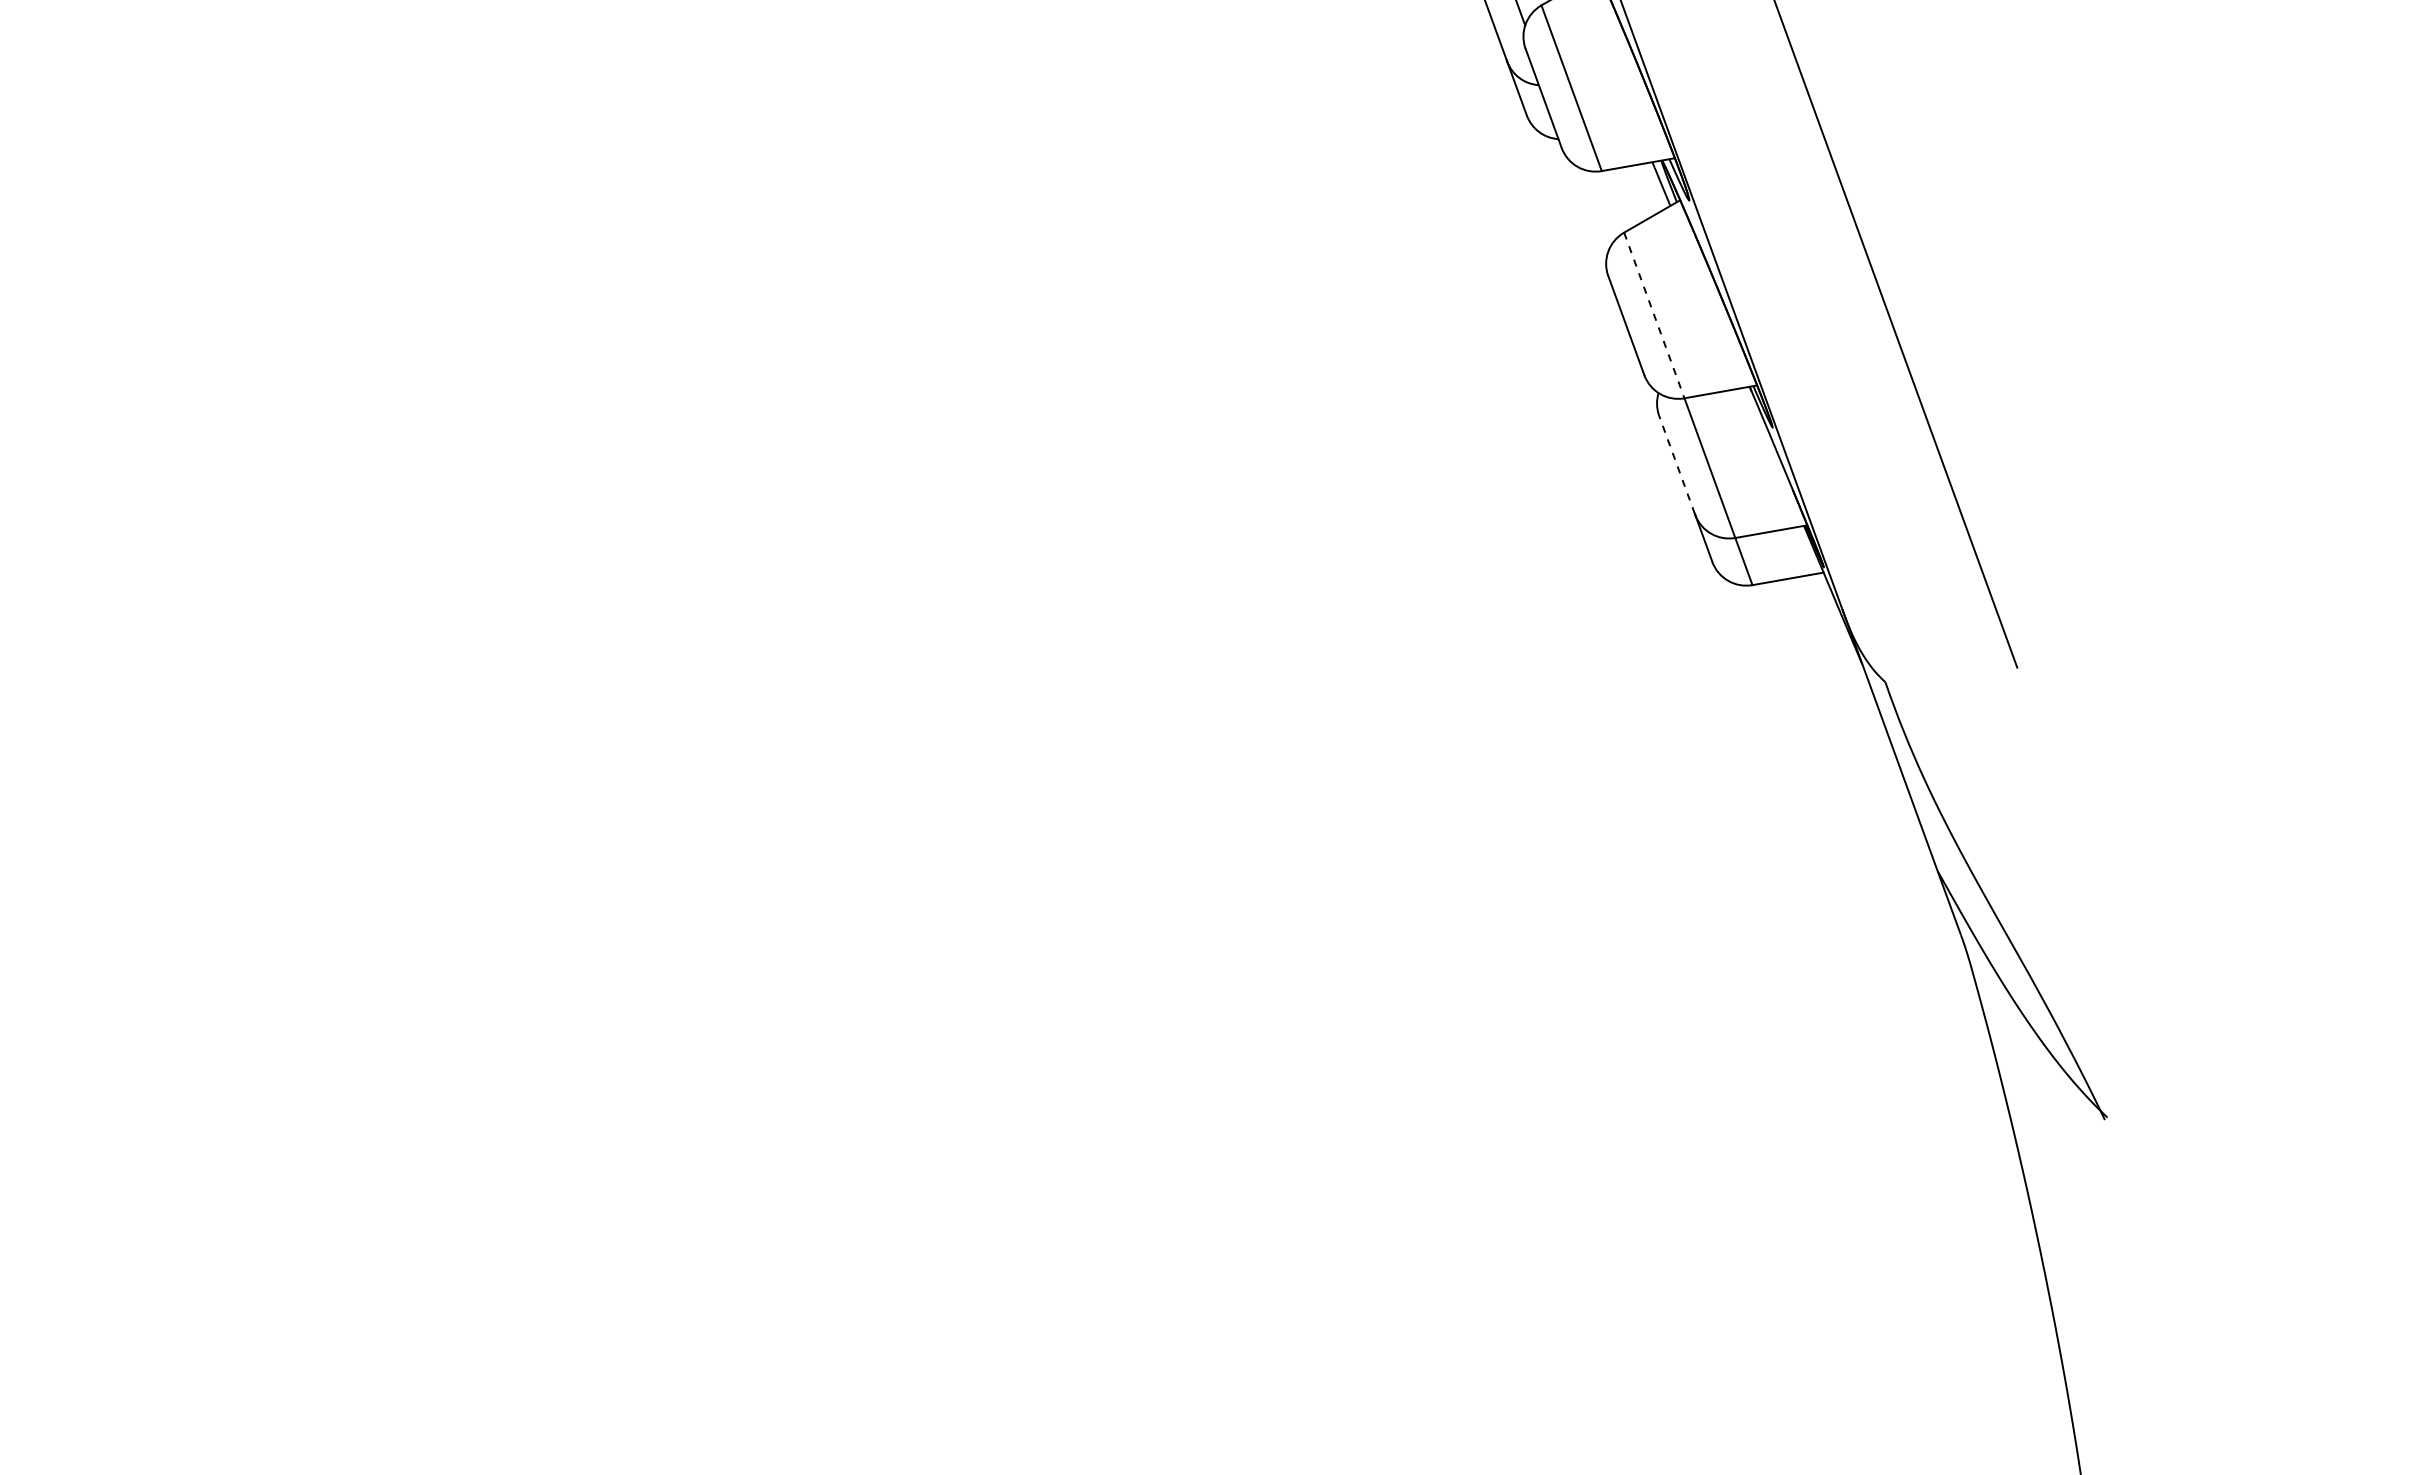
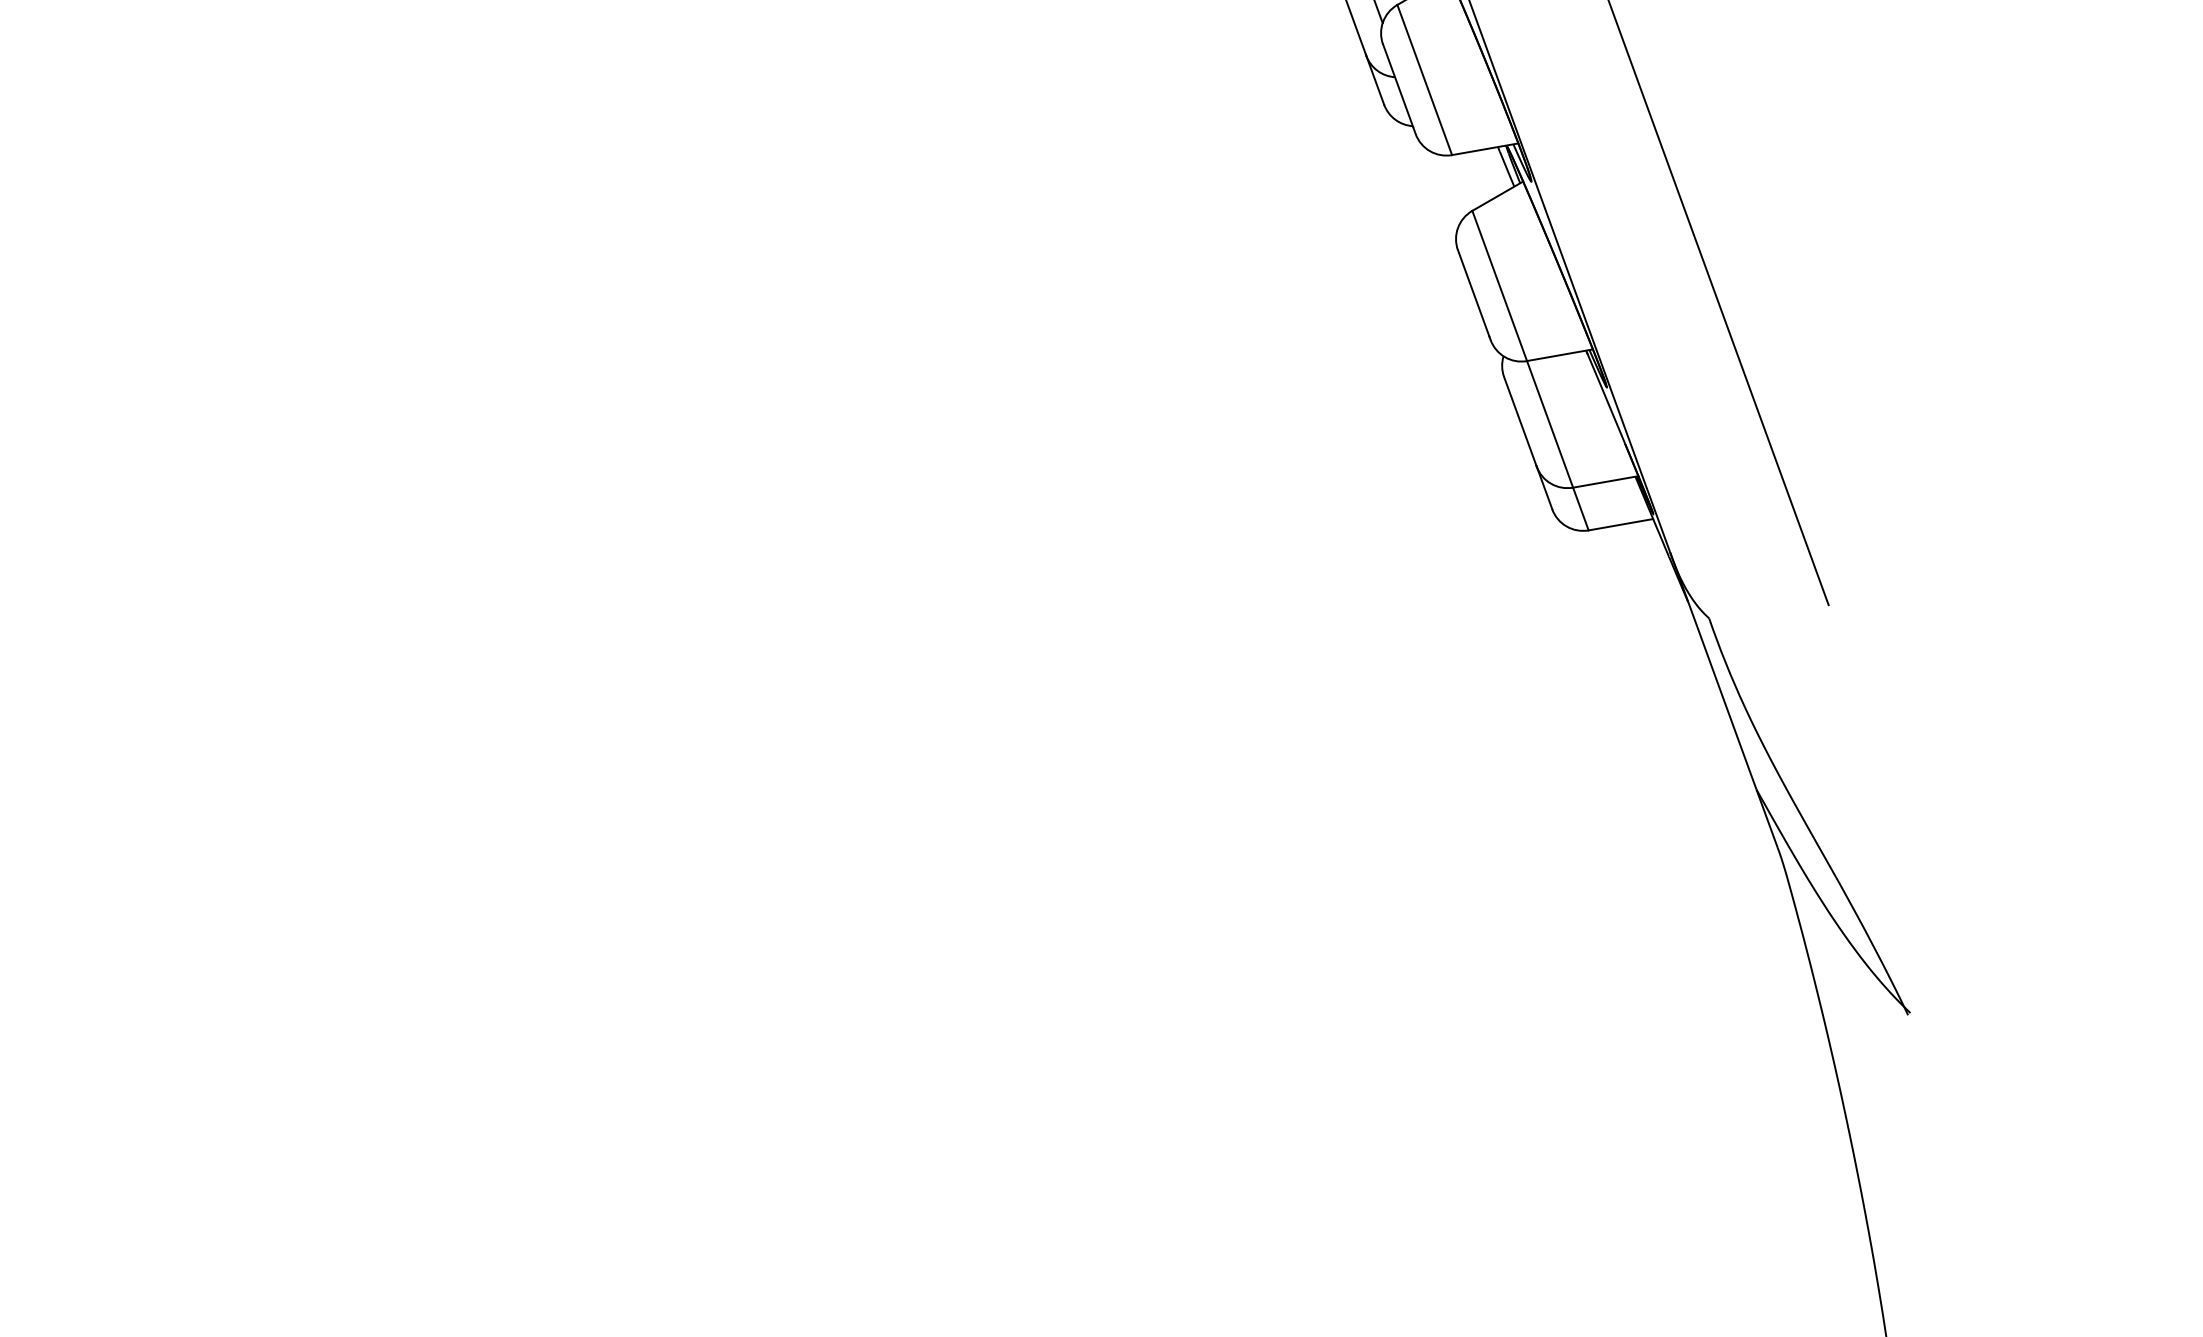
line: (1654, 315) -> (1499, 285), dashed -> solid
line: (1676, 464) -> (1519, 421), dashed -> solid

